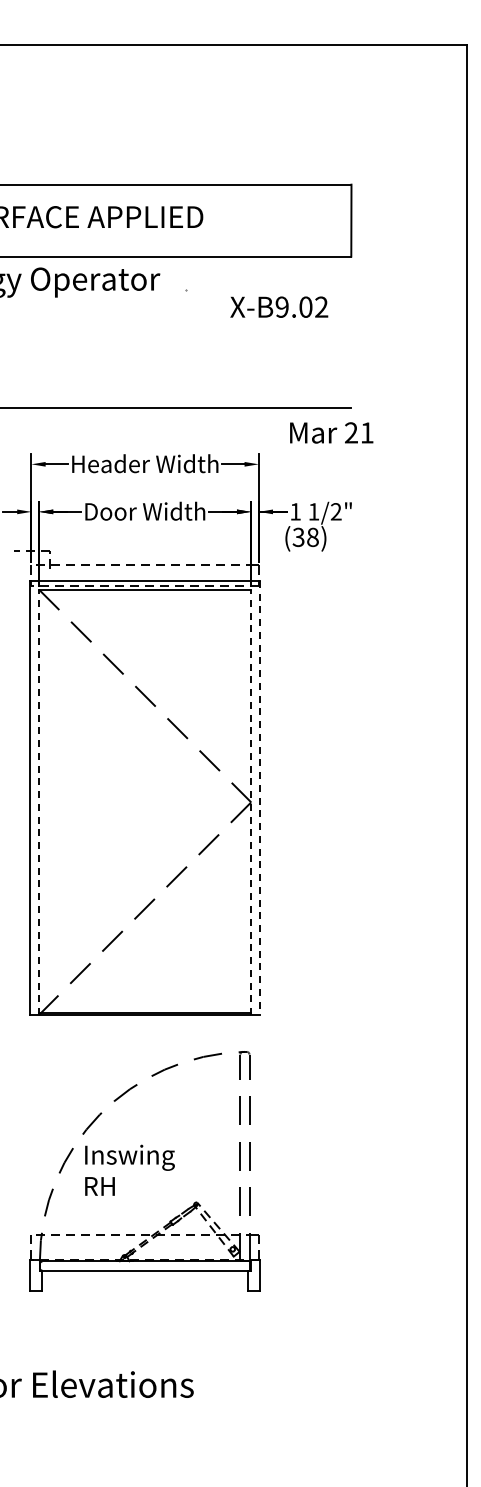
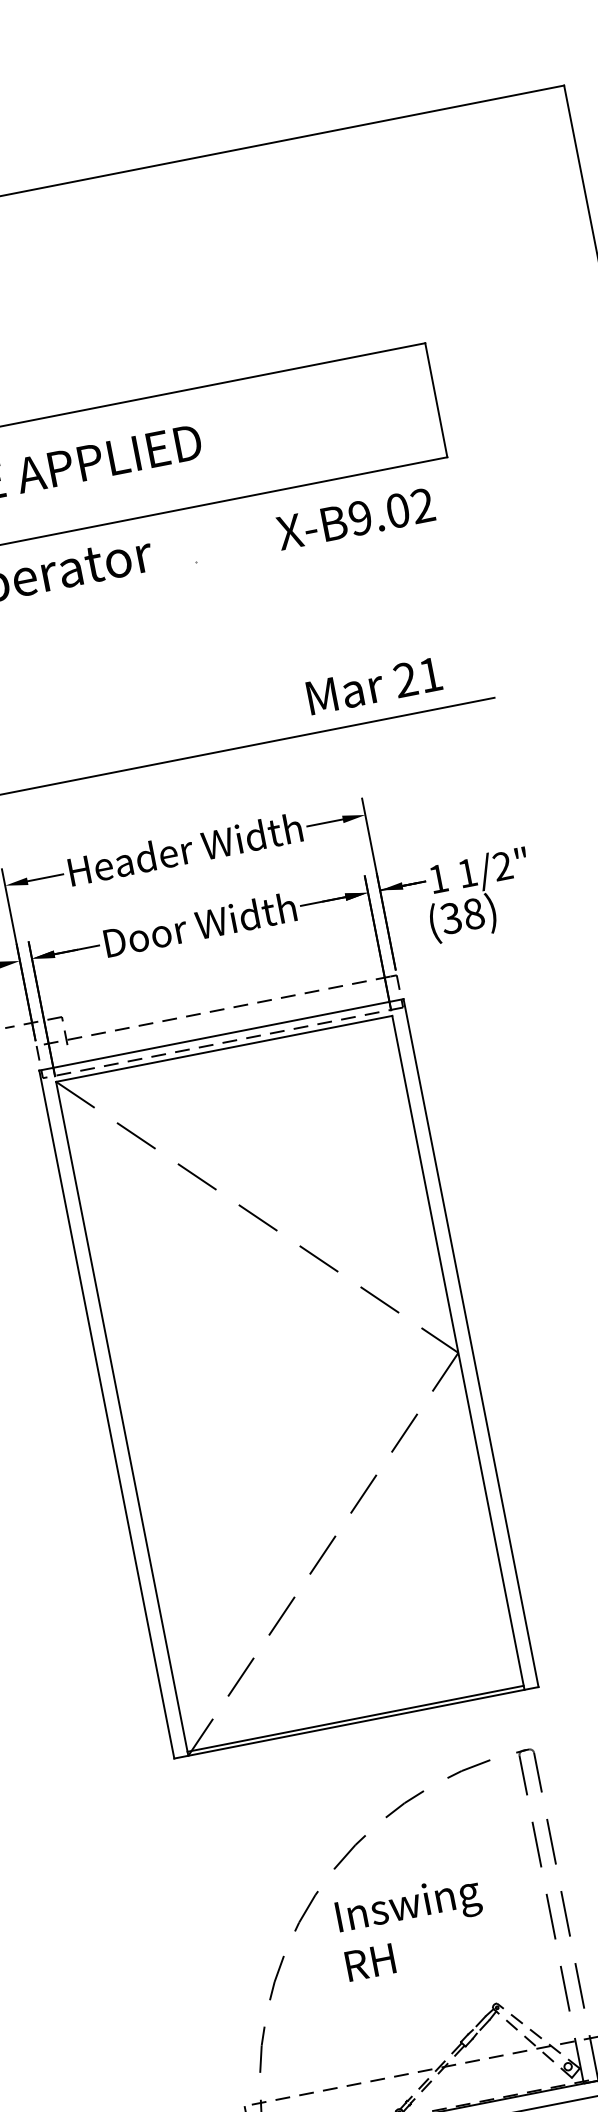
text: (279, 306) -> (355, 517), moved
text: (331, 432) -> (373, 685), moved
line: (260, 798) -> (471, 1343), dashed -> solid
line: (39, 802) -> (123, 1418), dashed -> solid
line: (251, 802) -> (458, 1353), dashed -> solid
text: (129, 1169) -> (411, 1926), moved

